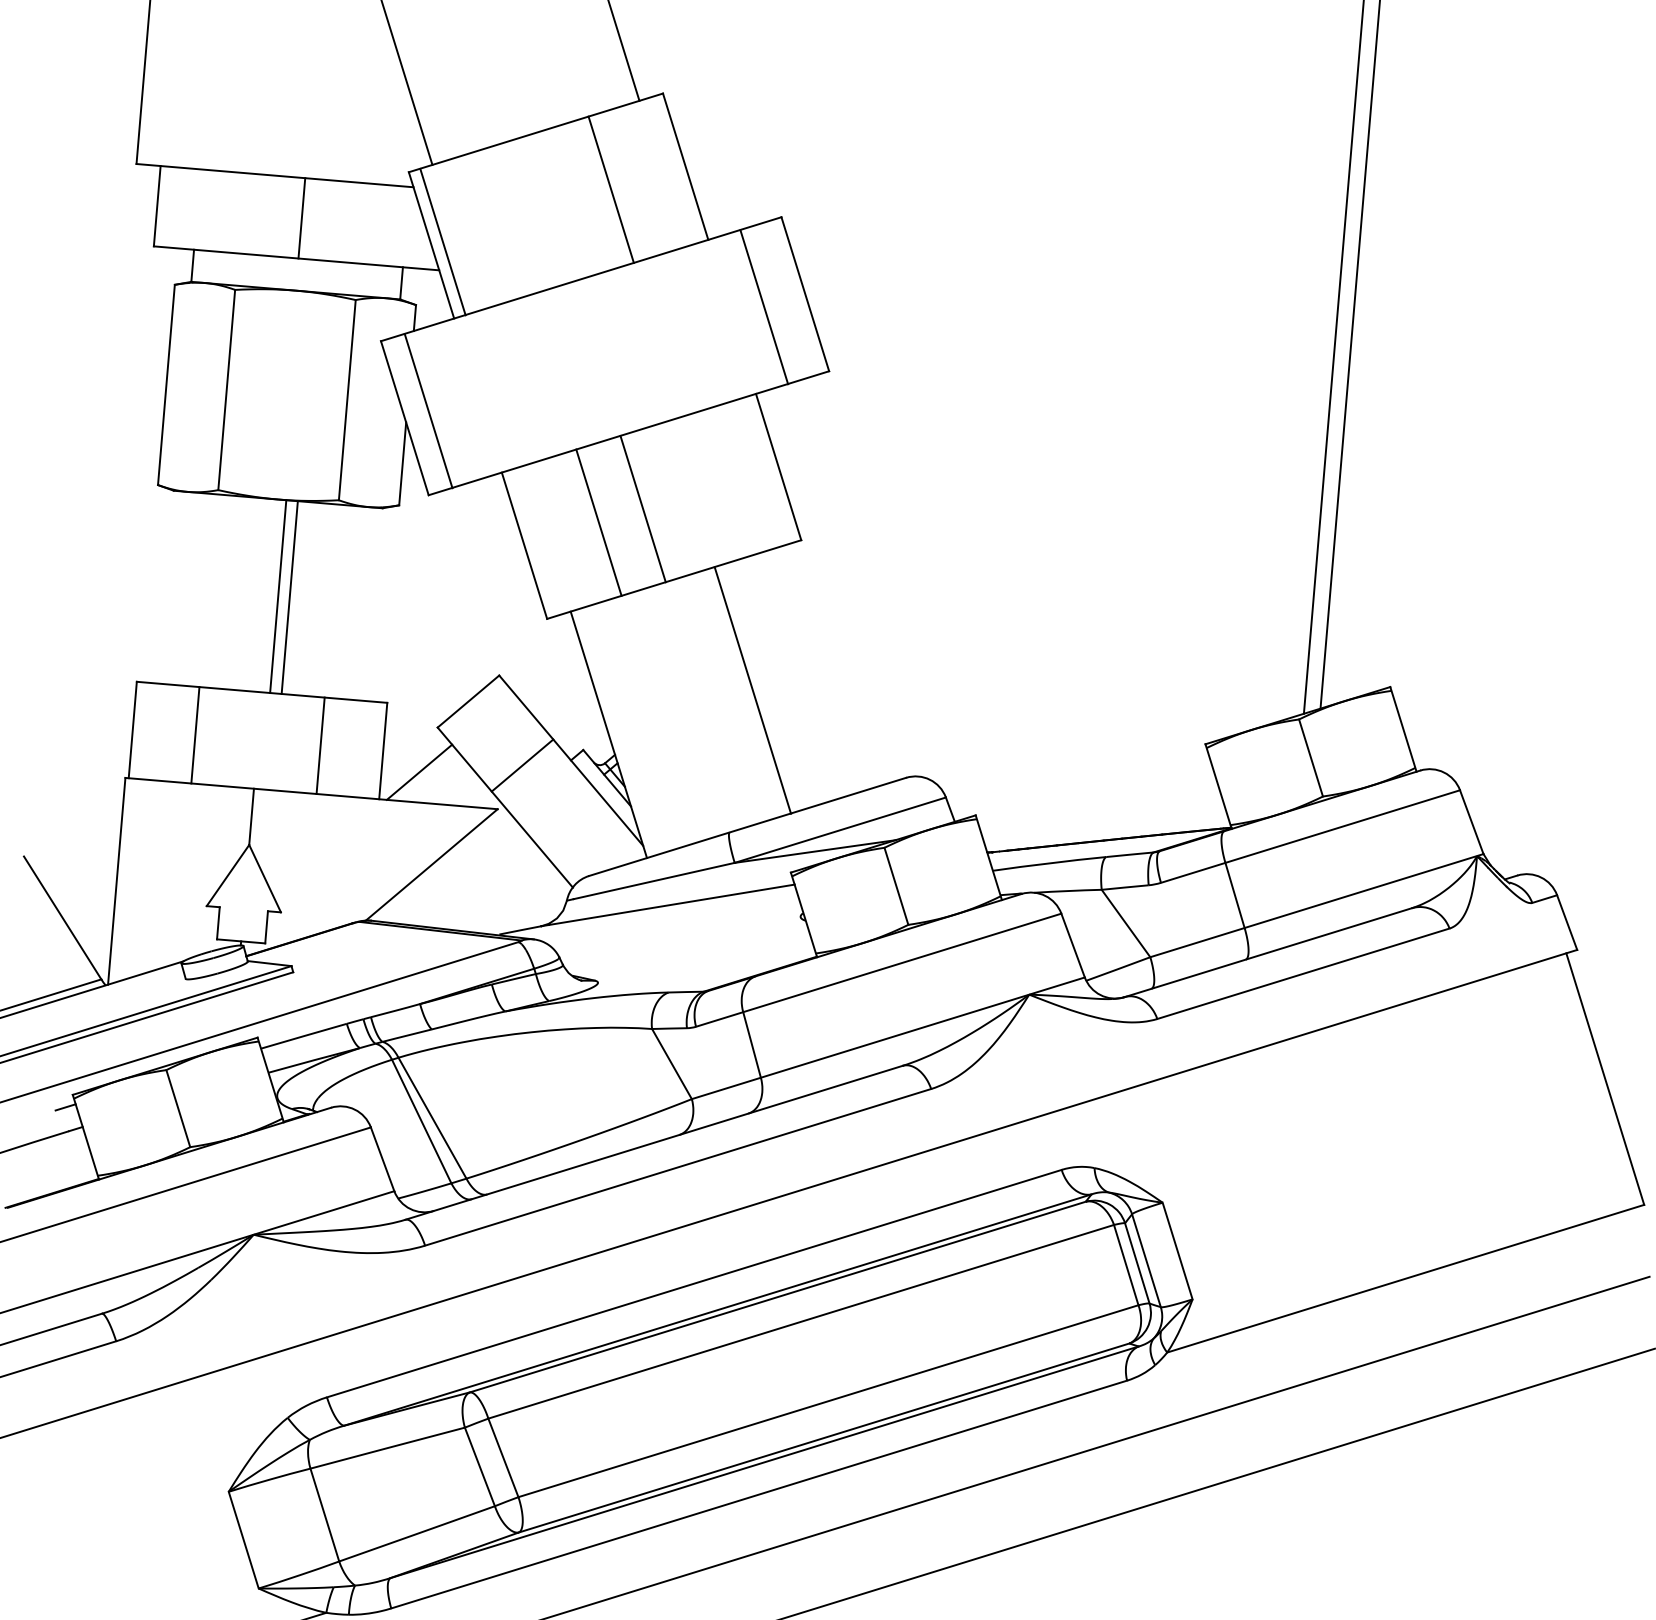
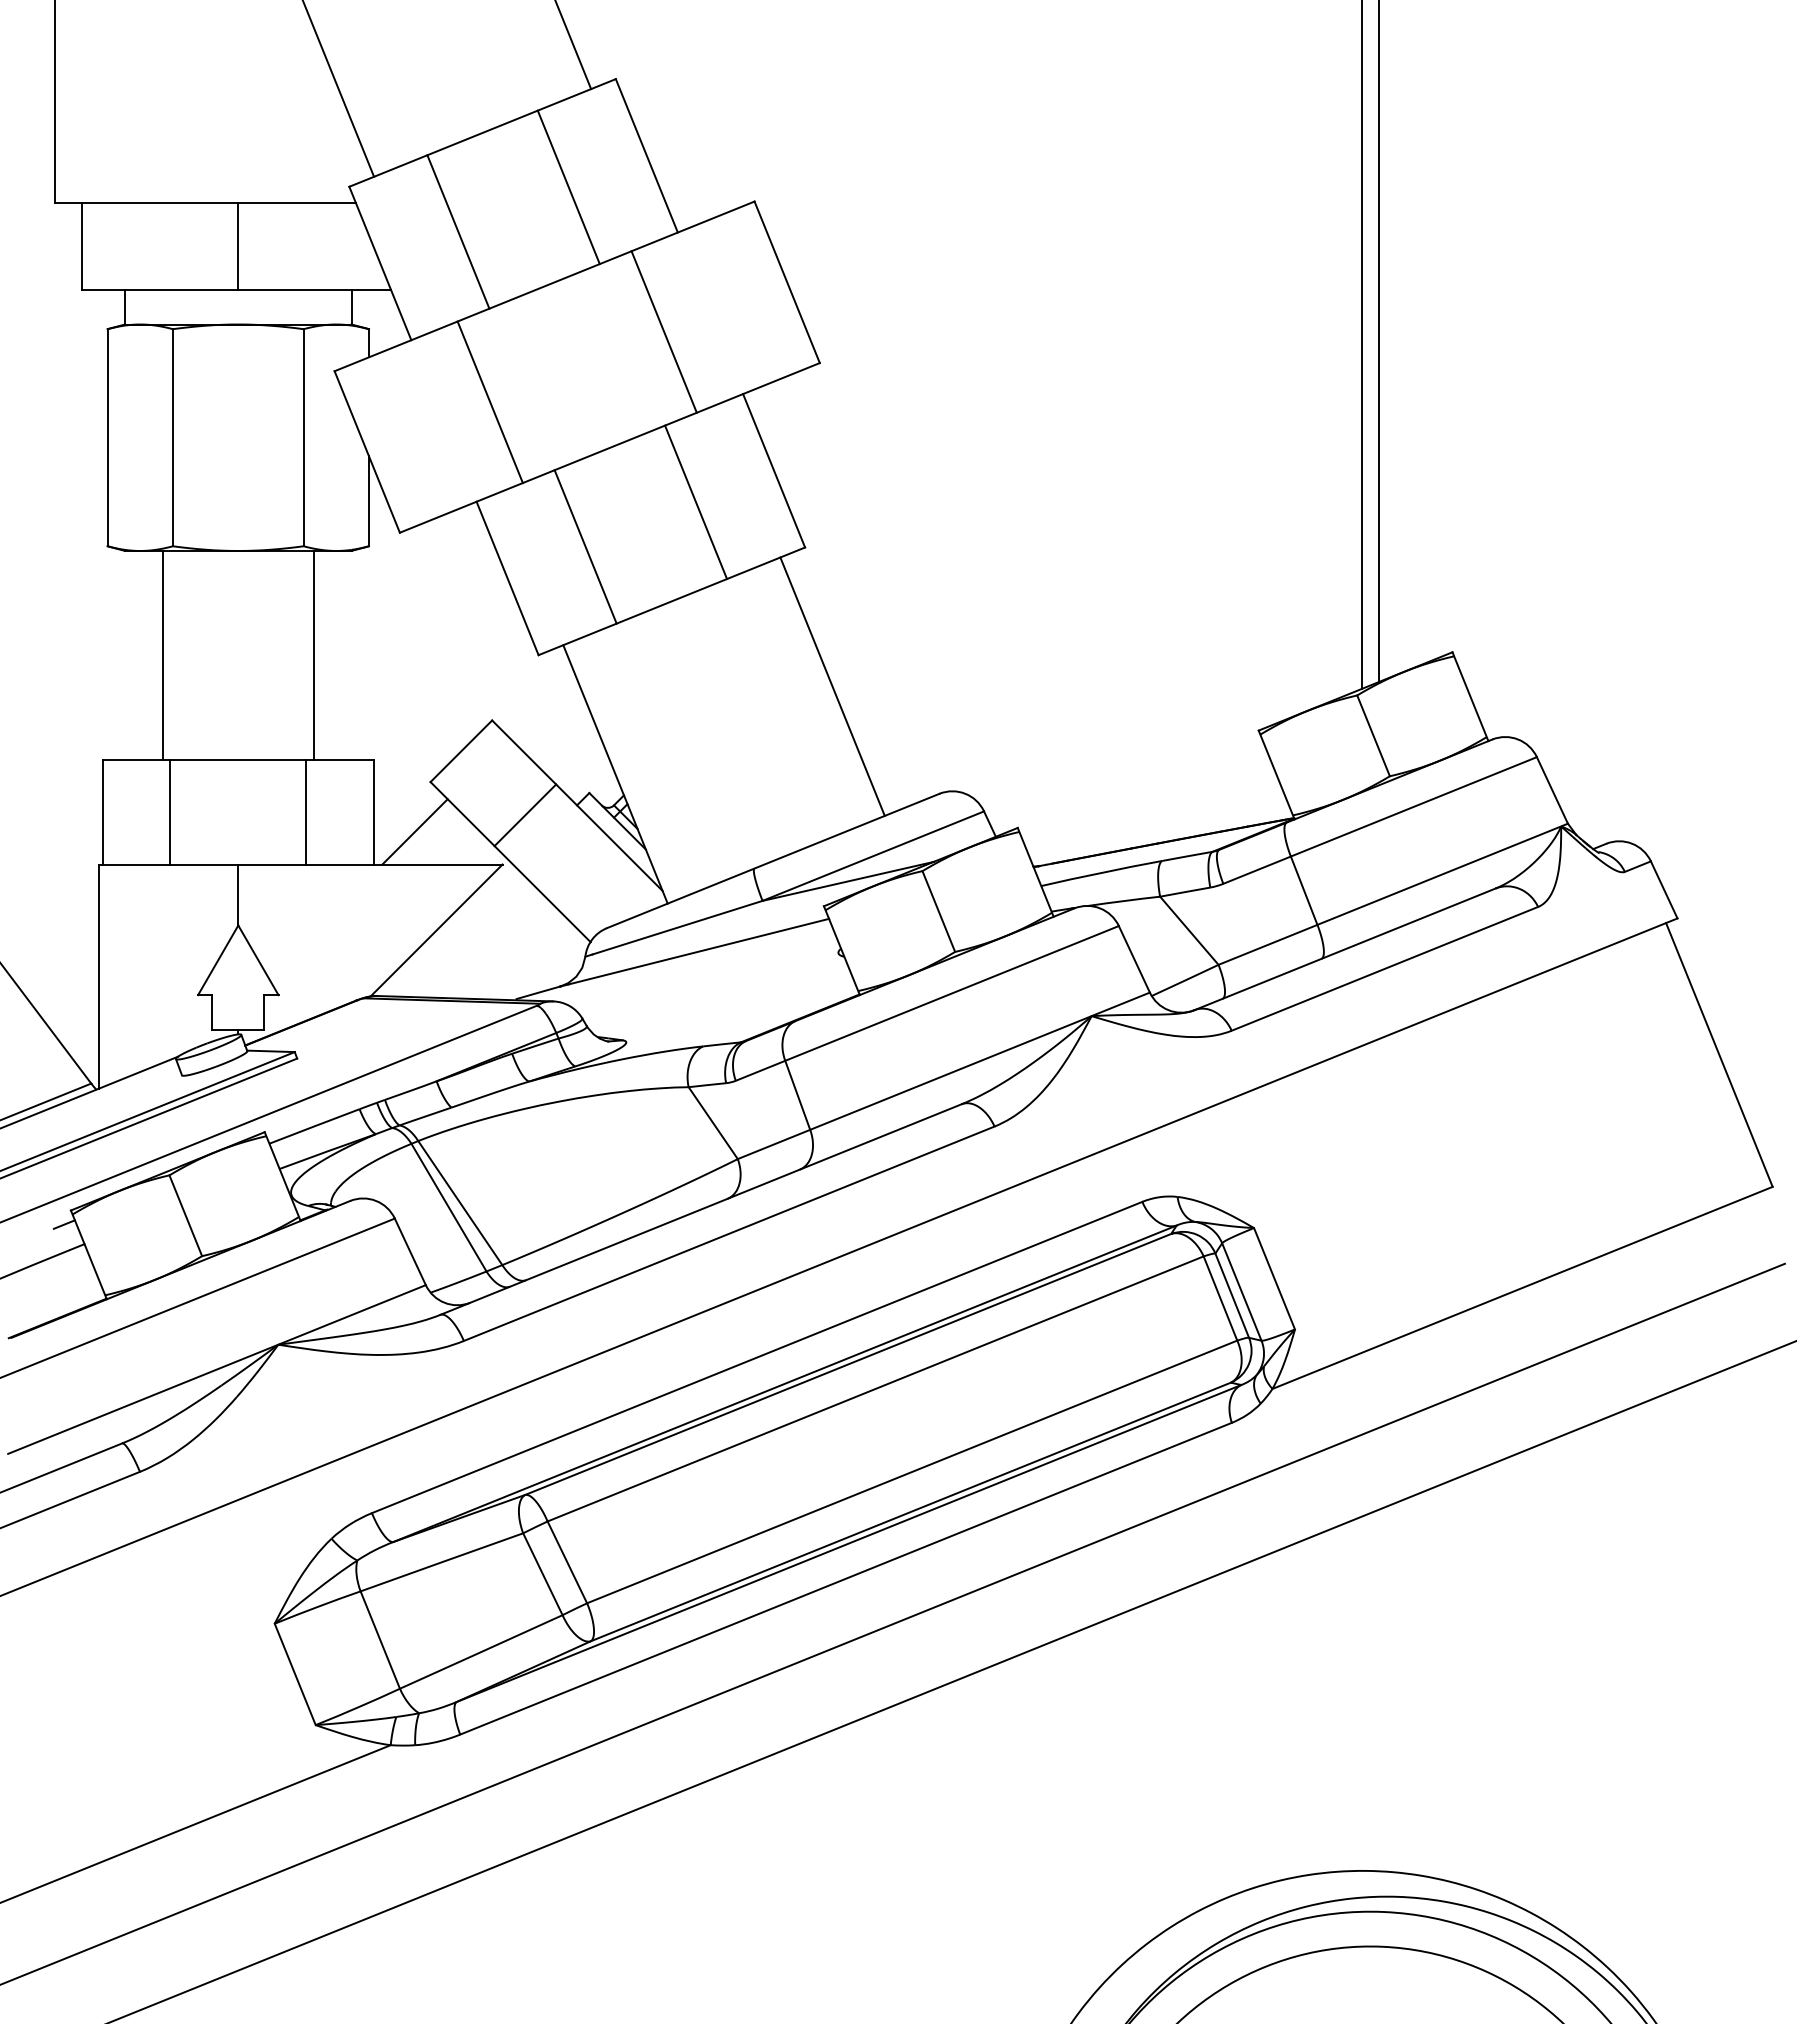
line: (443, 241) -> (458, 231), moved
line: (763, 306) -> (663, 331), moved
line: (427, 411) -> (489, 402), moved
line: (643, 509) -> (696, 502), moved
line: (278, 596) -> (163, 655), moved
line: (289, 597) -> (313, 655), moved
line: (752, 690) -> (832, 686), moved

